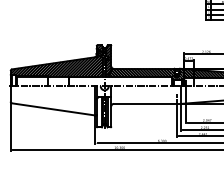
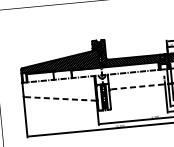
line: (147, 103) -> (139, 86), solid -> dashed
line: (53, 109) -> (60, 98), solid -> dashed

